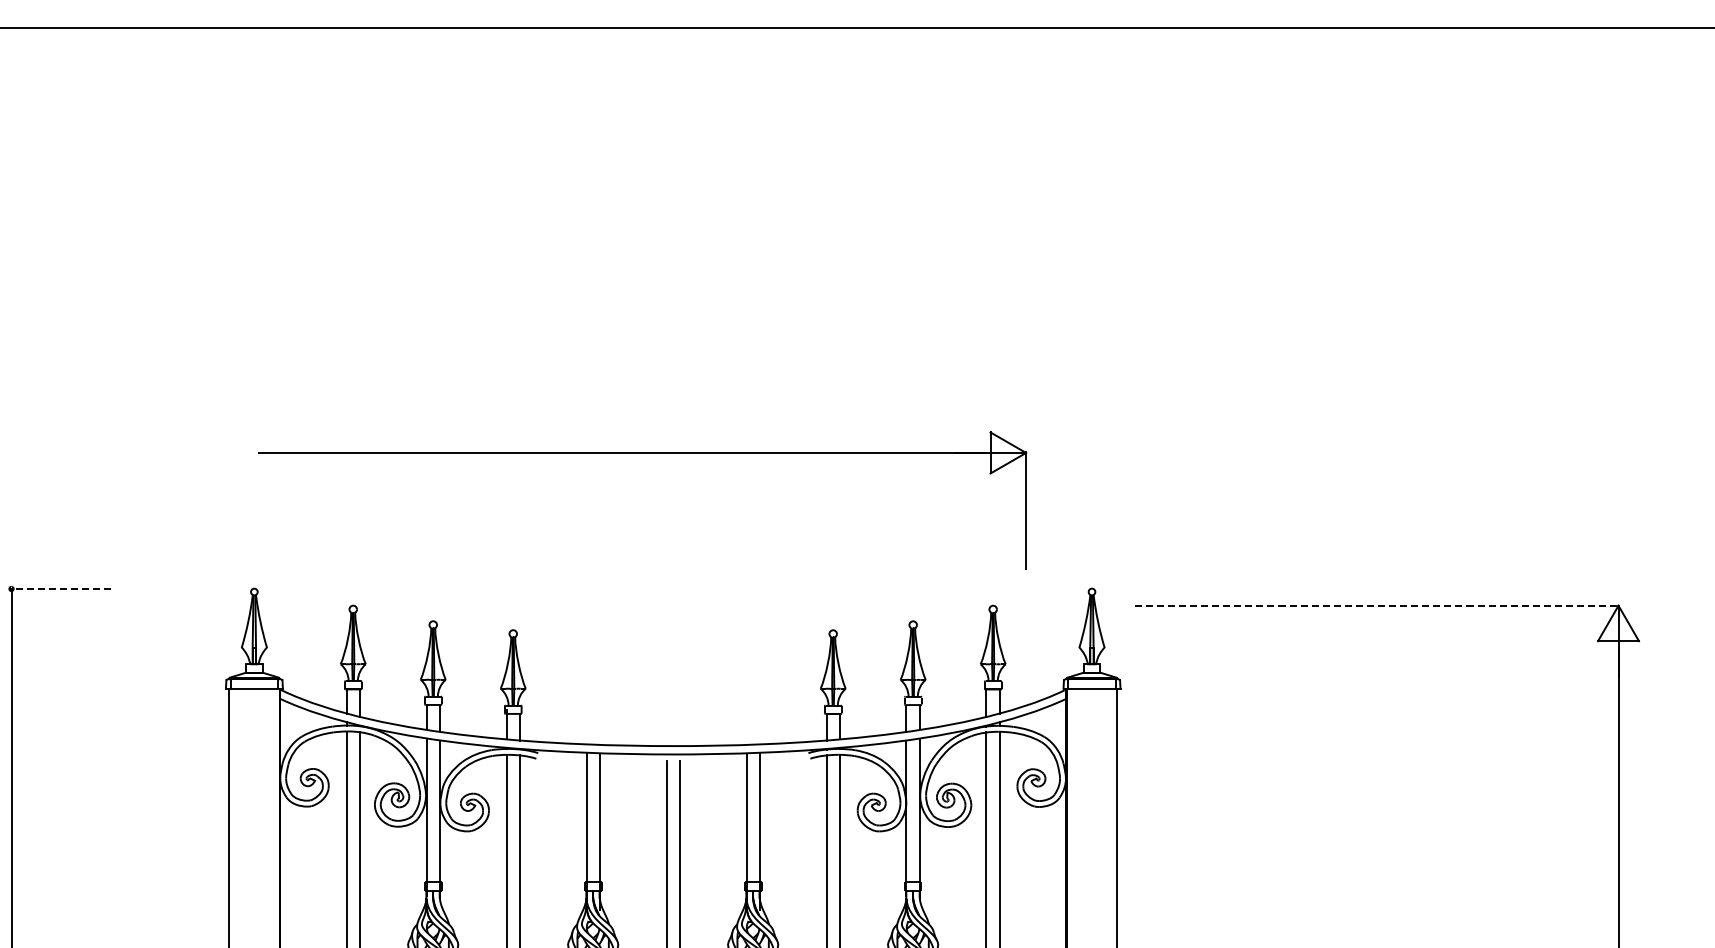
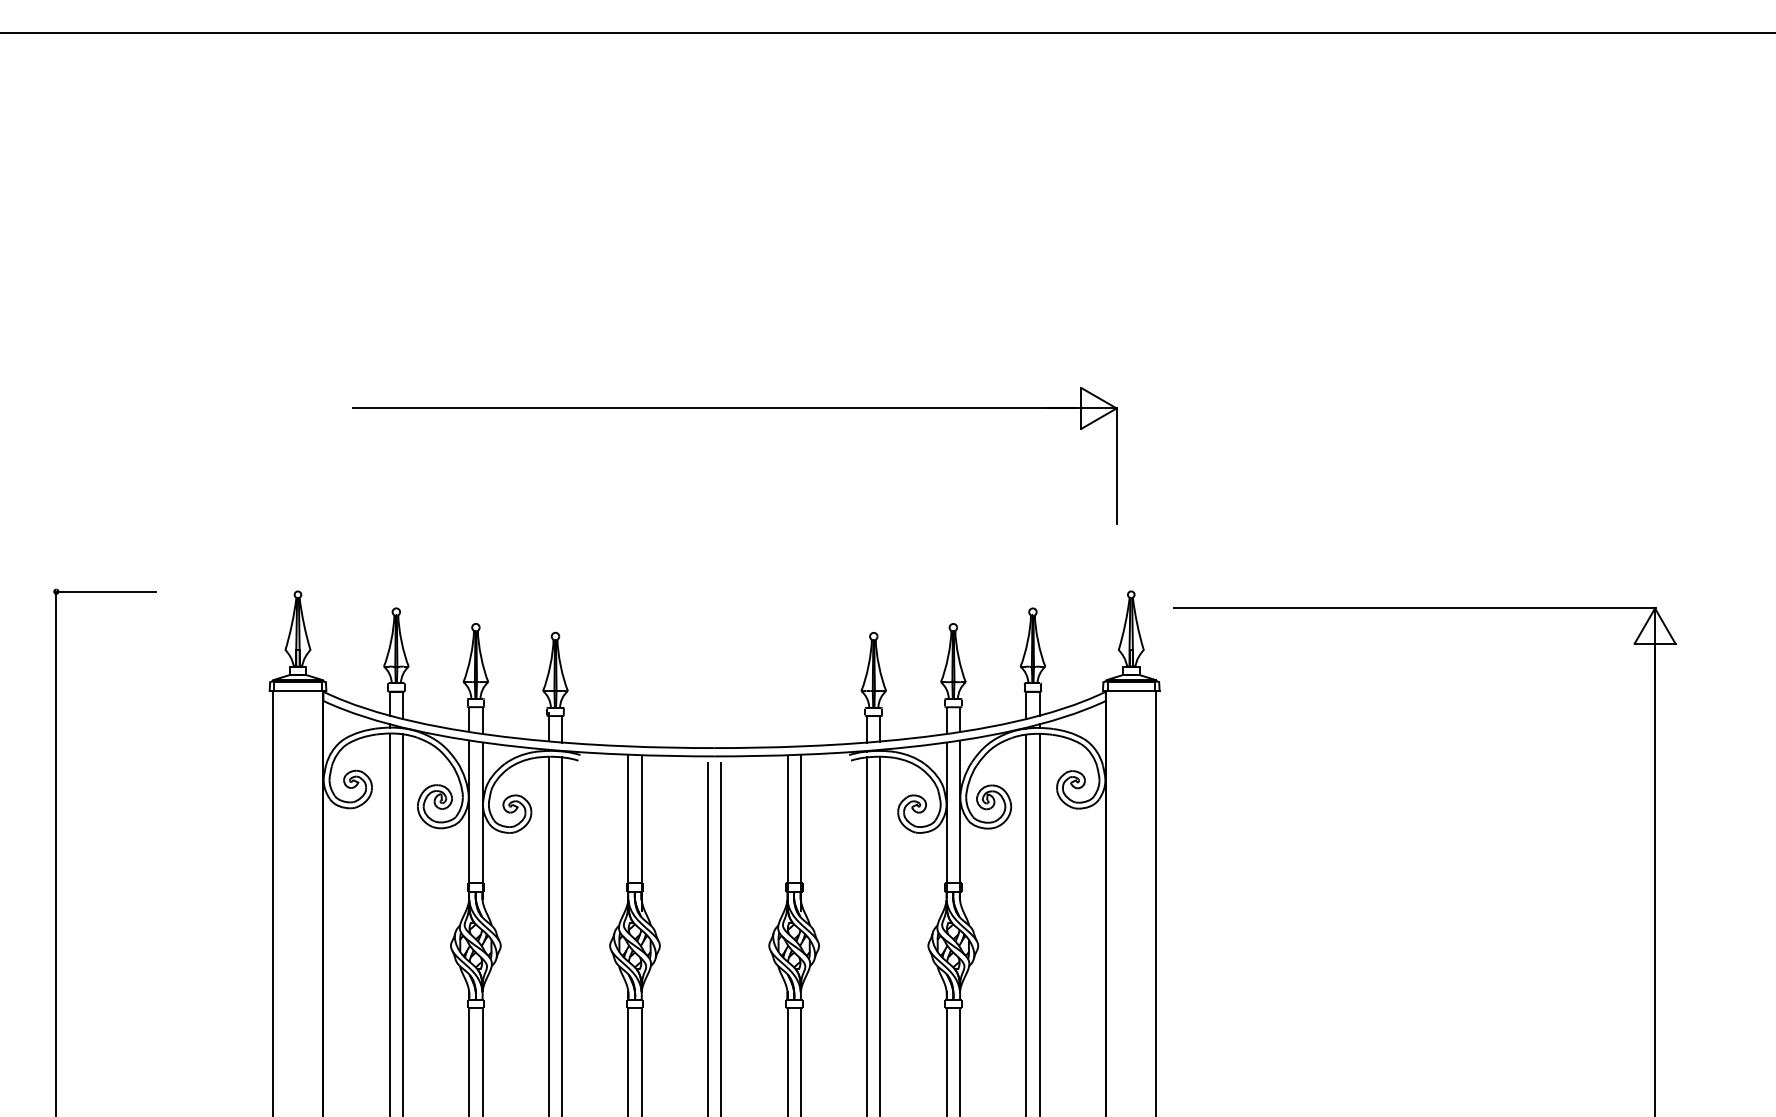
part: (641, 453) -> (734, 408), moved
line: (60, 588) -> (105, 591), dashed -> solid
line: (1377, 605) -> (1415, 608), dashed -> solid

